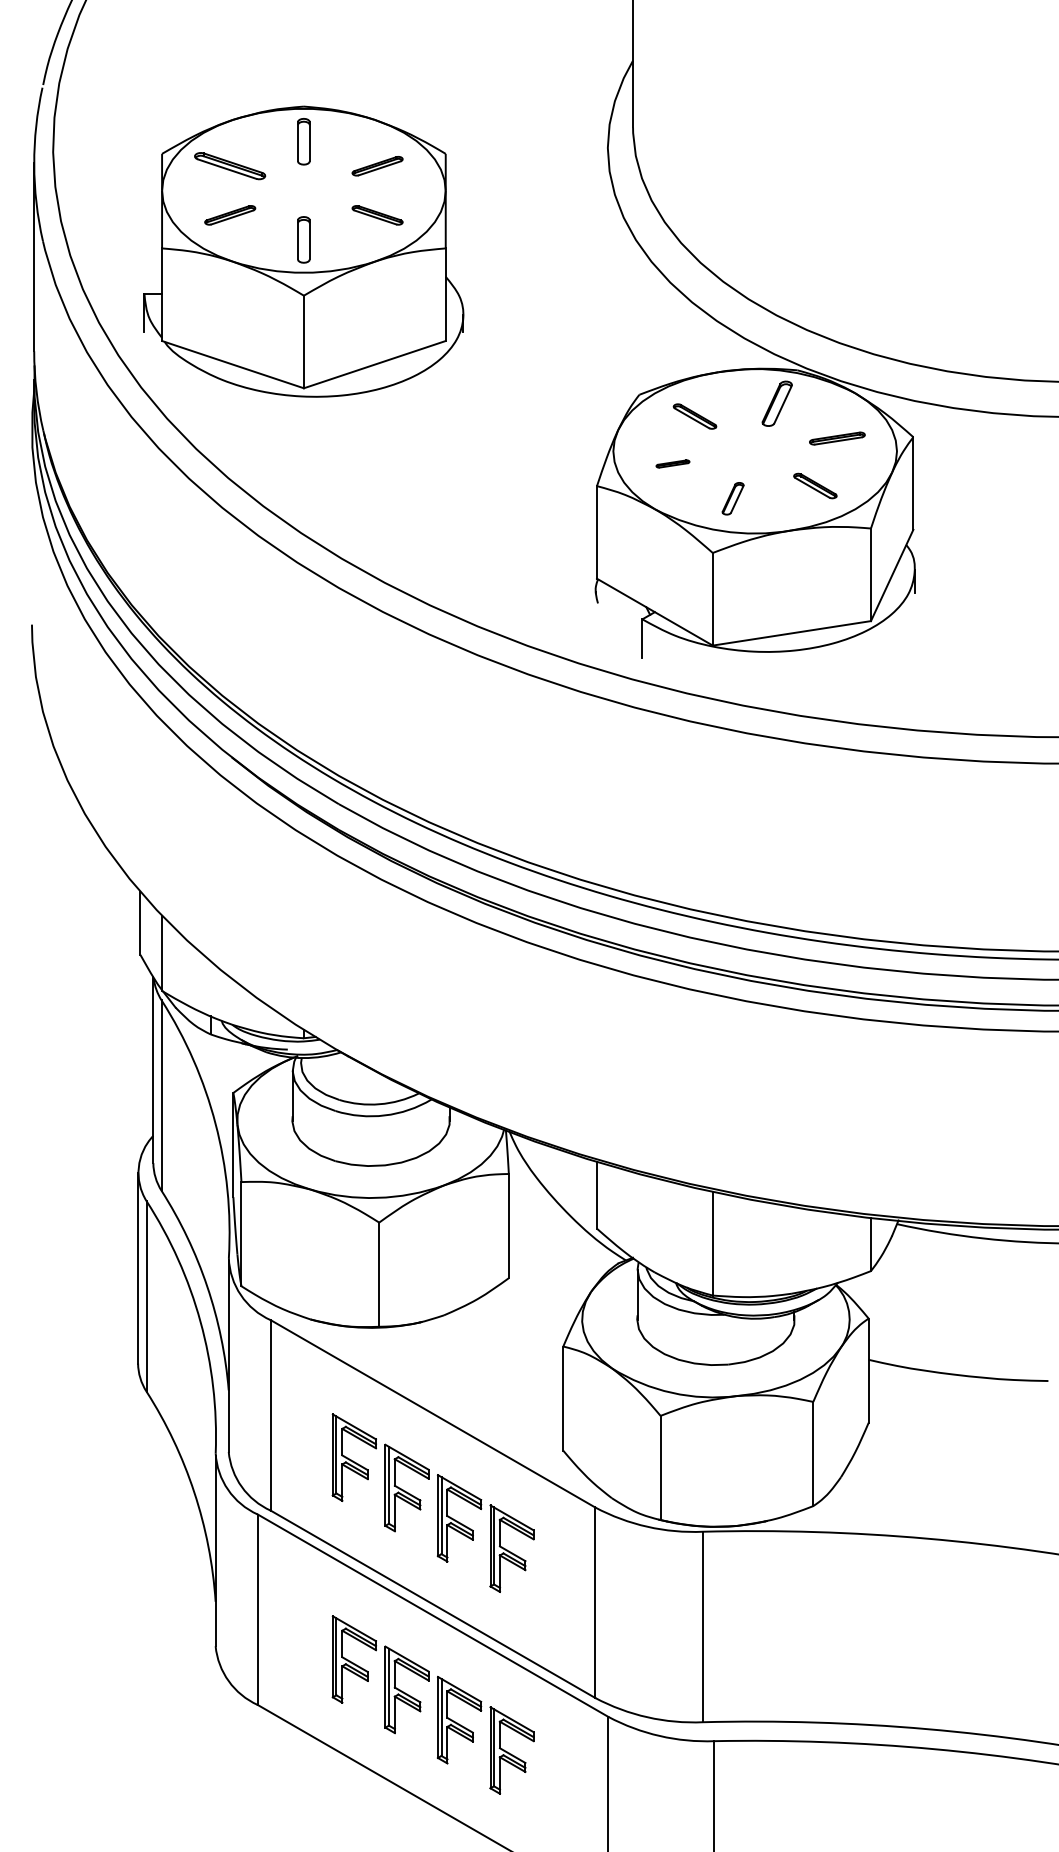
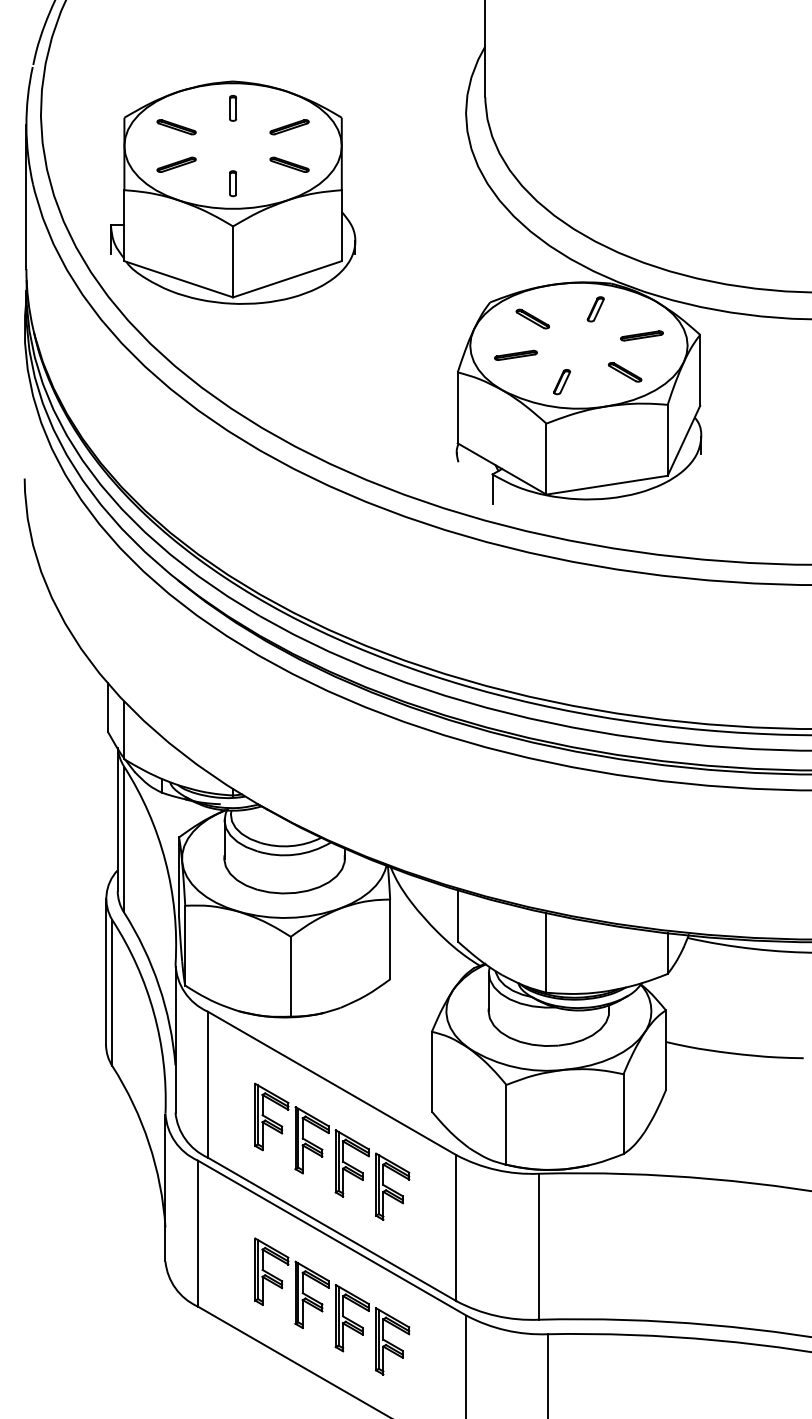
part: (303, 141) -> (232, 108), size x0.71
part: (230, 166) -> (176, 127), size x0.71
part: (303, 239) -> (232, 183), size x0.71
part: (776, 403) -> (595, 309), size x0.71
part: (672, 463) -> (515, 355), size x1.67

